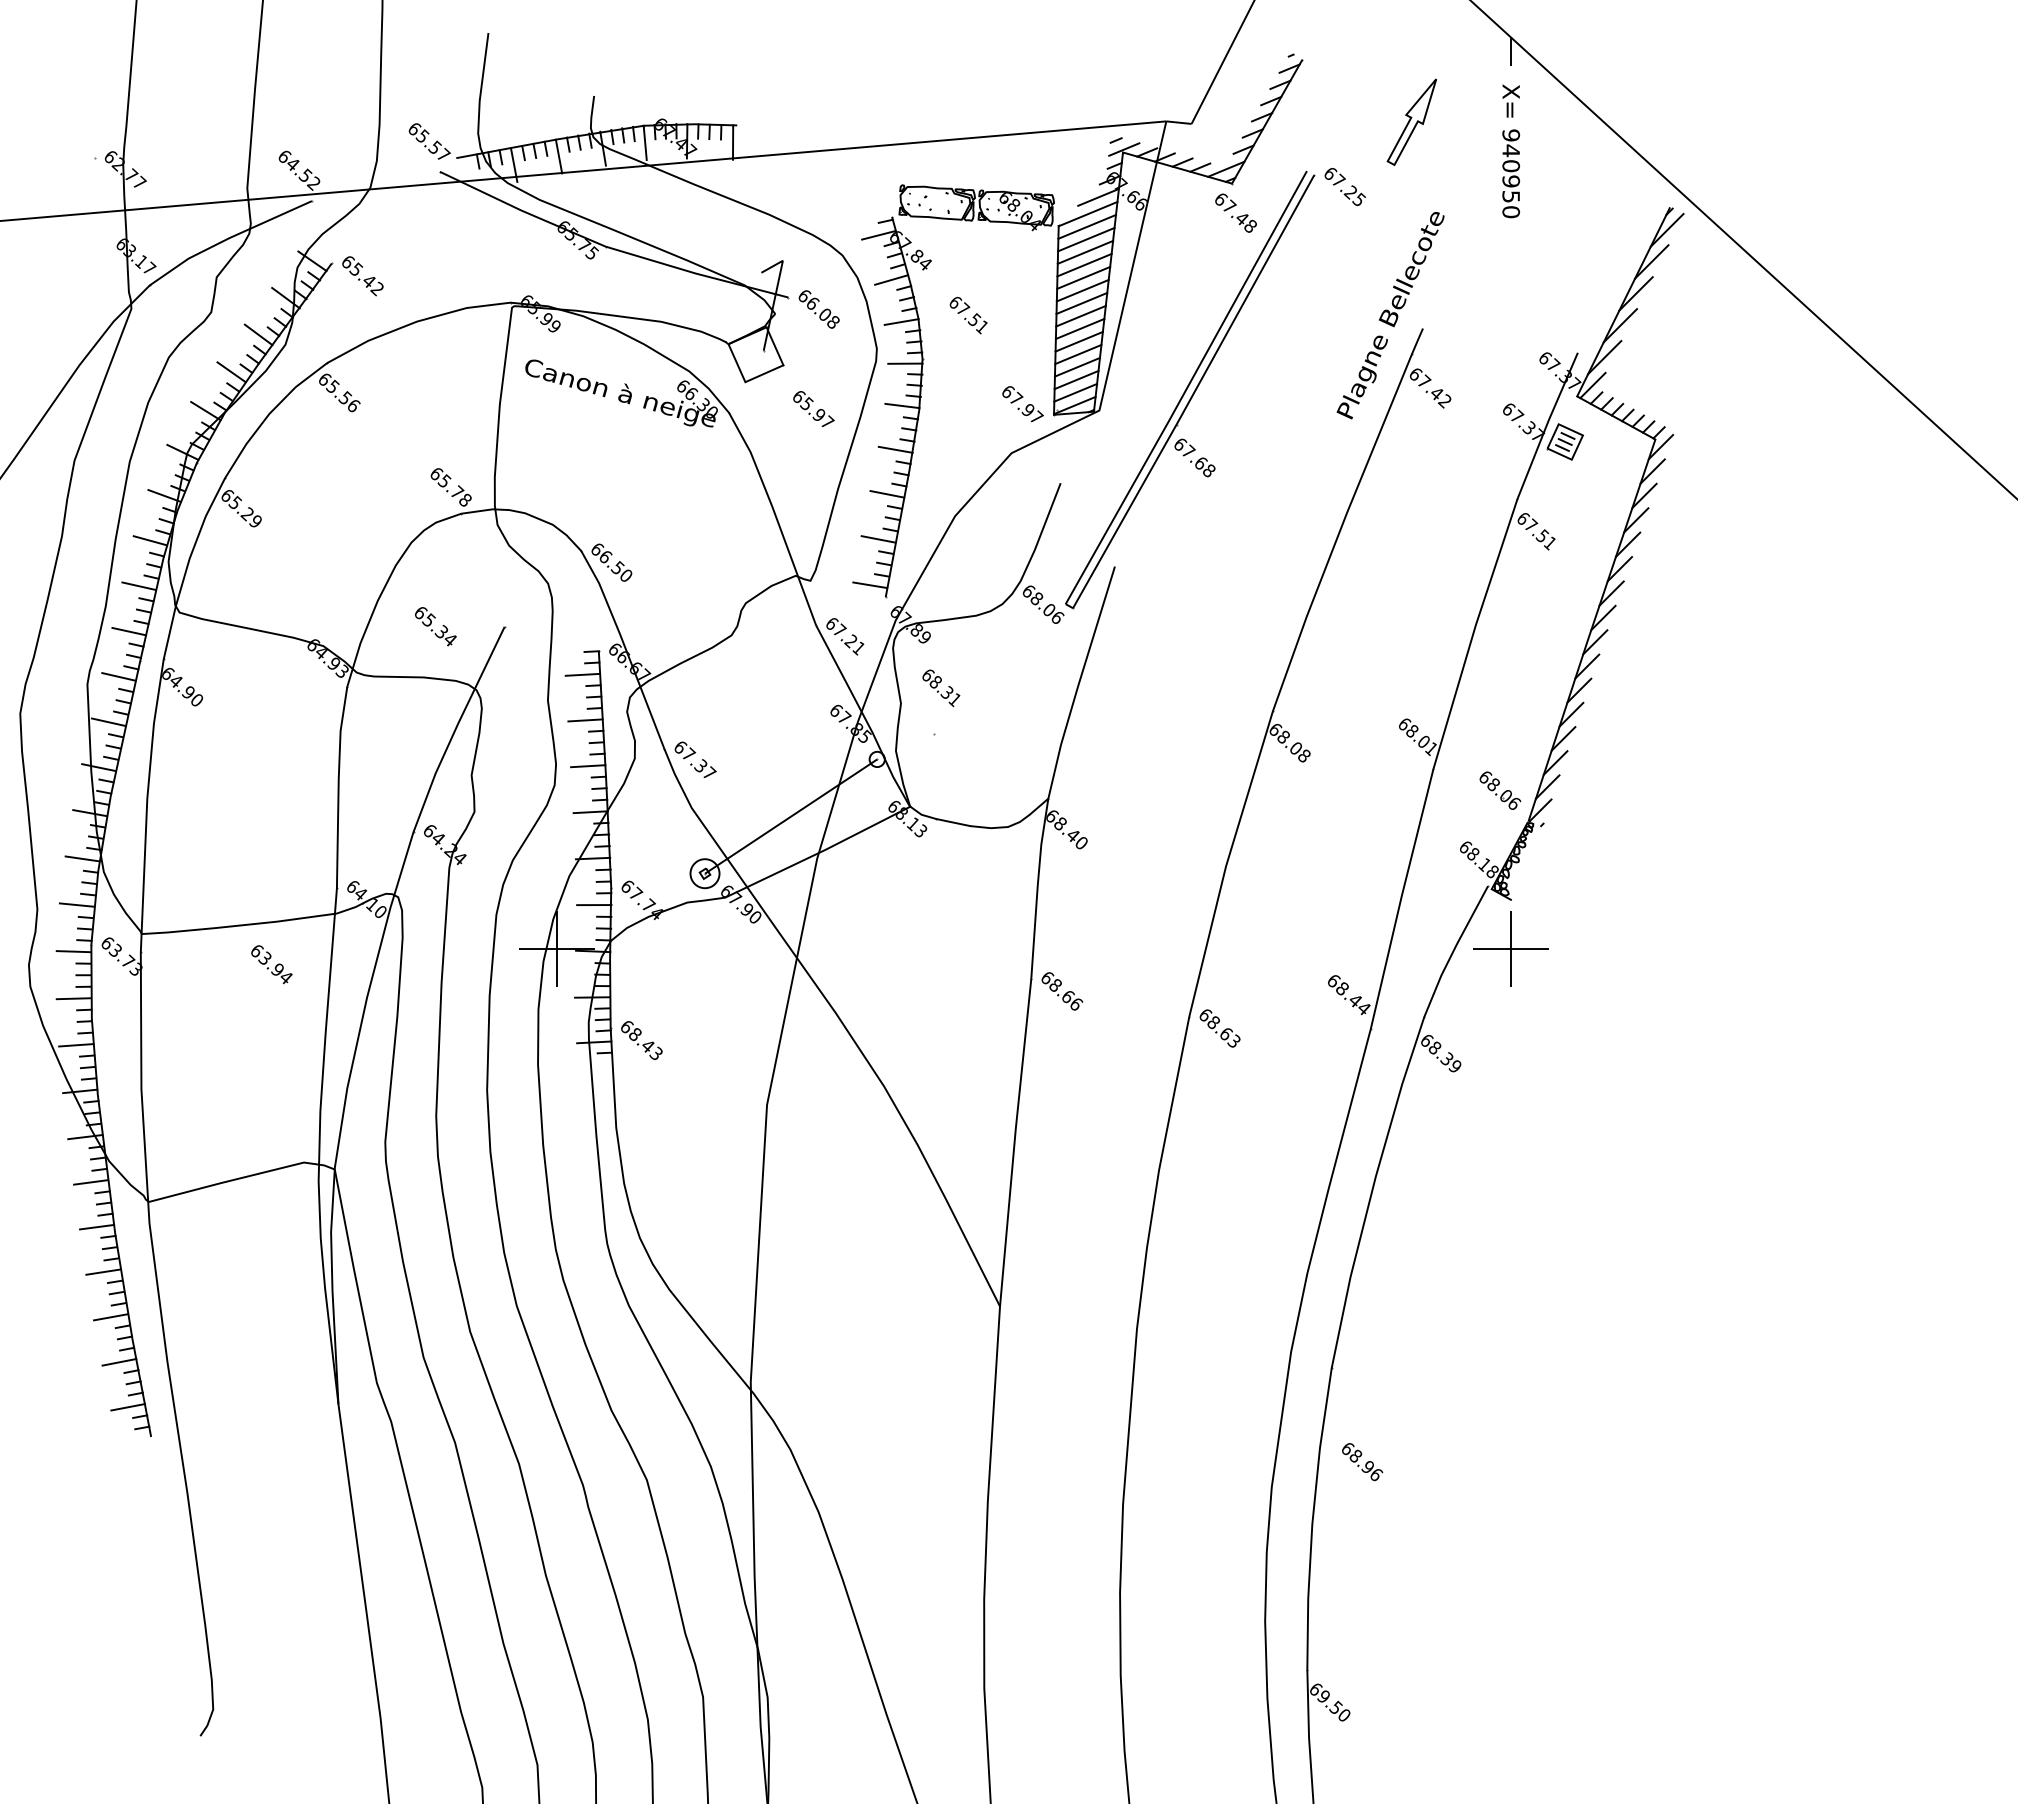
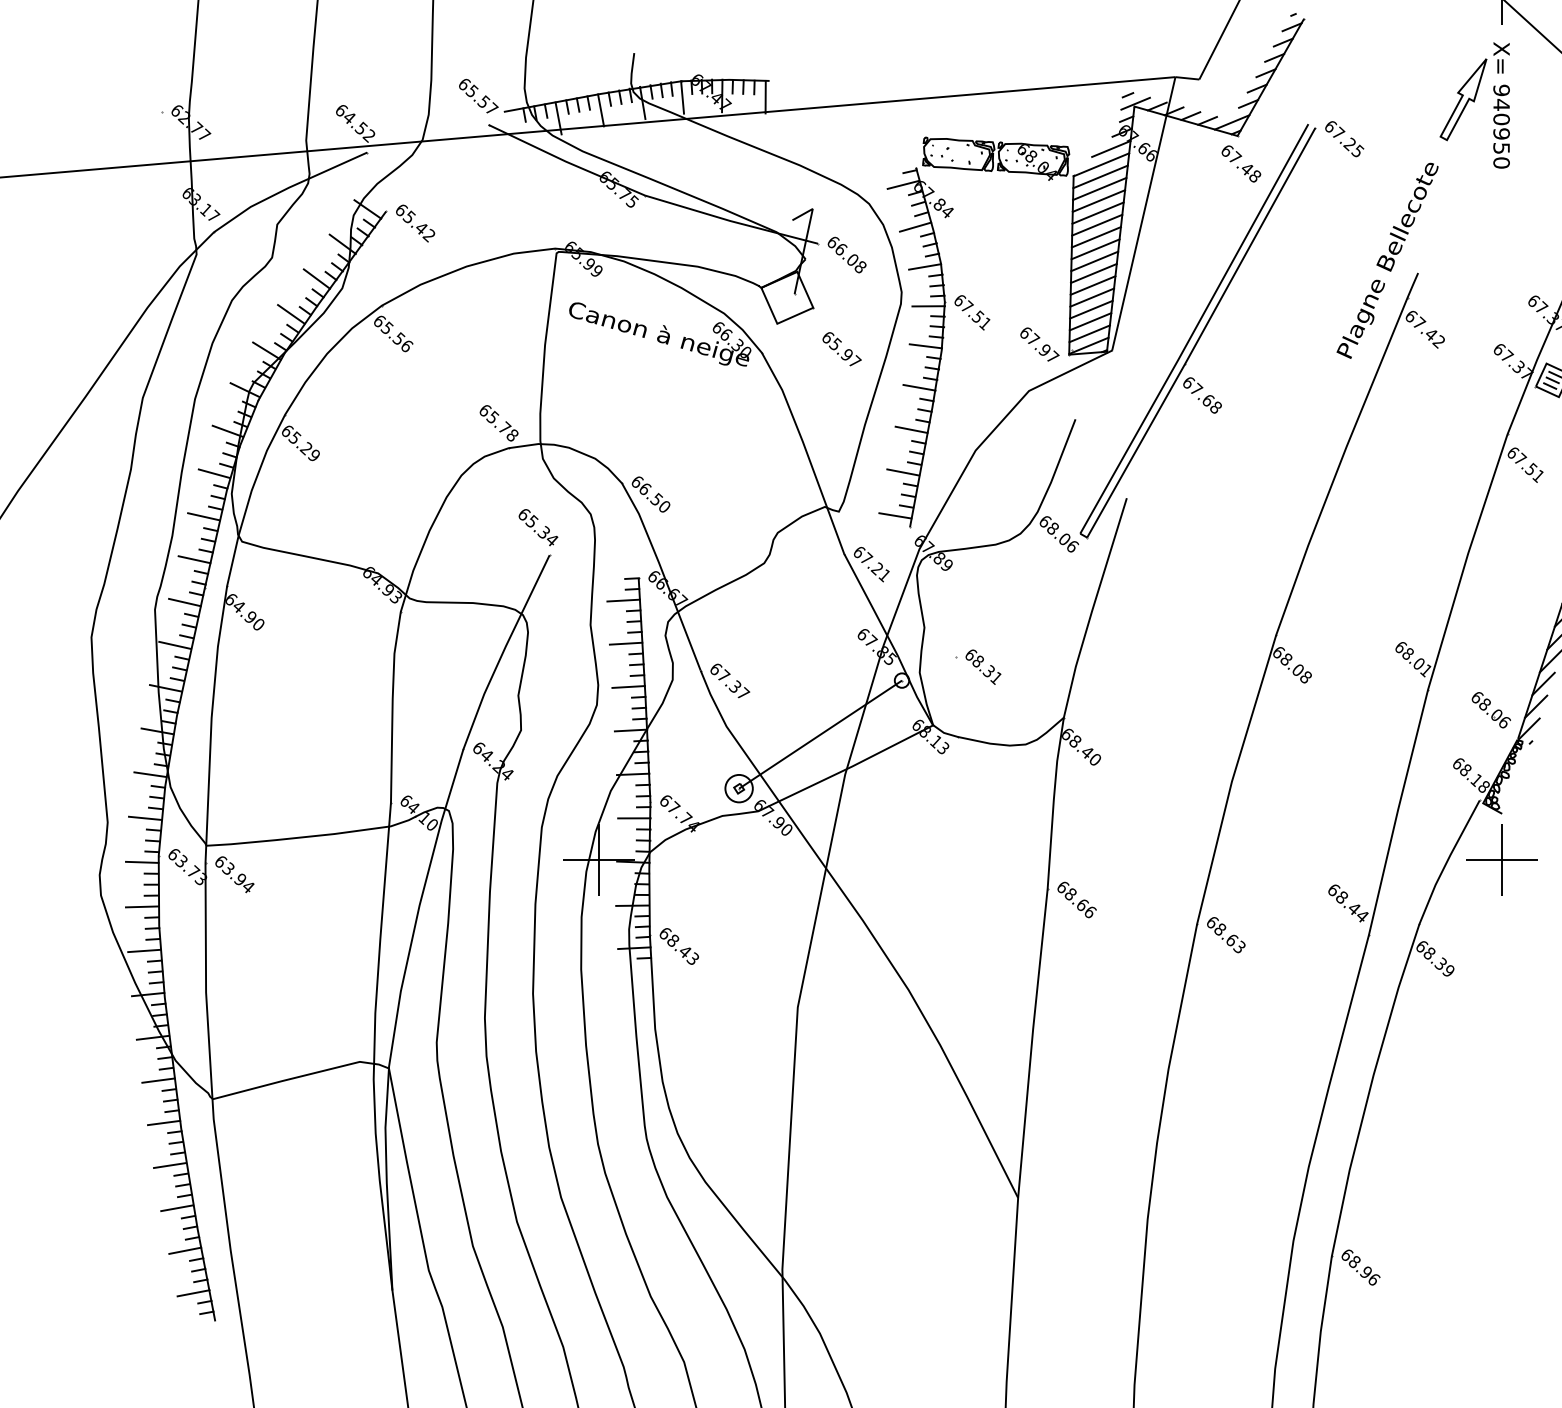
part: (1411, 121) -> (1463, 98), moved
text: (968, 315) -> (972, 312), moved
text: (435, 626) -> (538, 527), moved
text: (941, 688) -> (983, 667), moved
text: (271, 964) -> (234, 874), moved
text: (1362, 1462) -> (1360, 1267), moved

